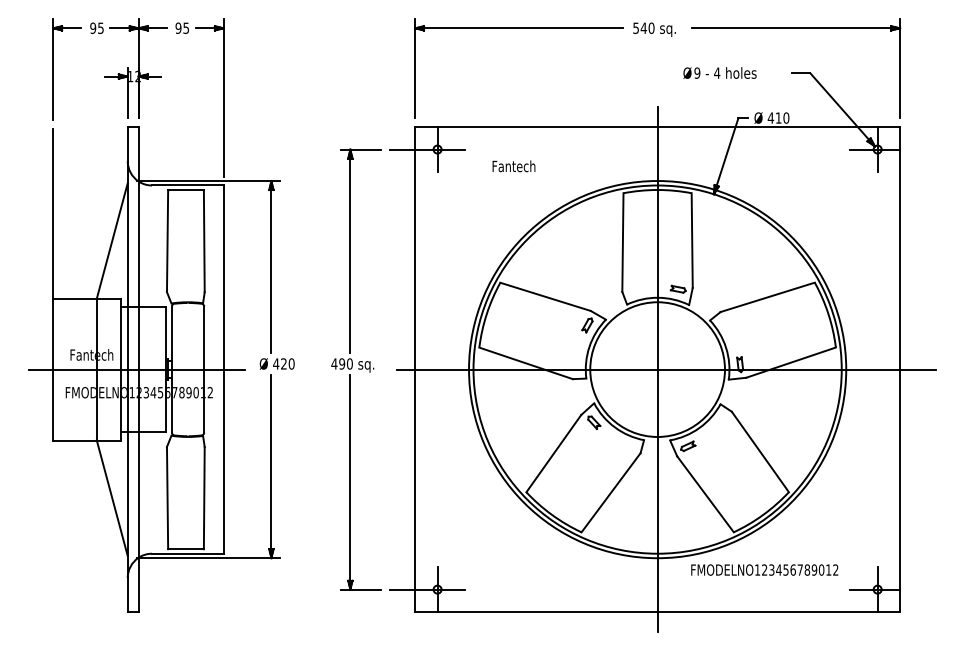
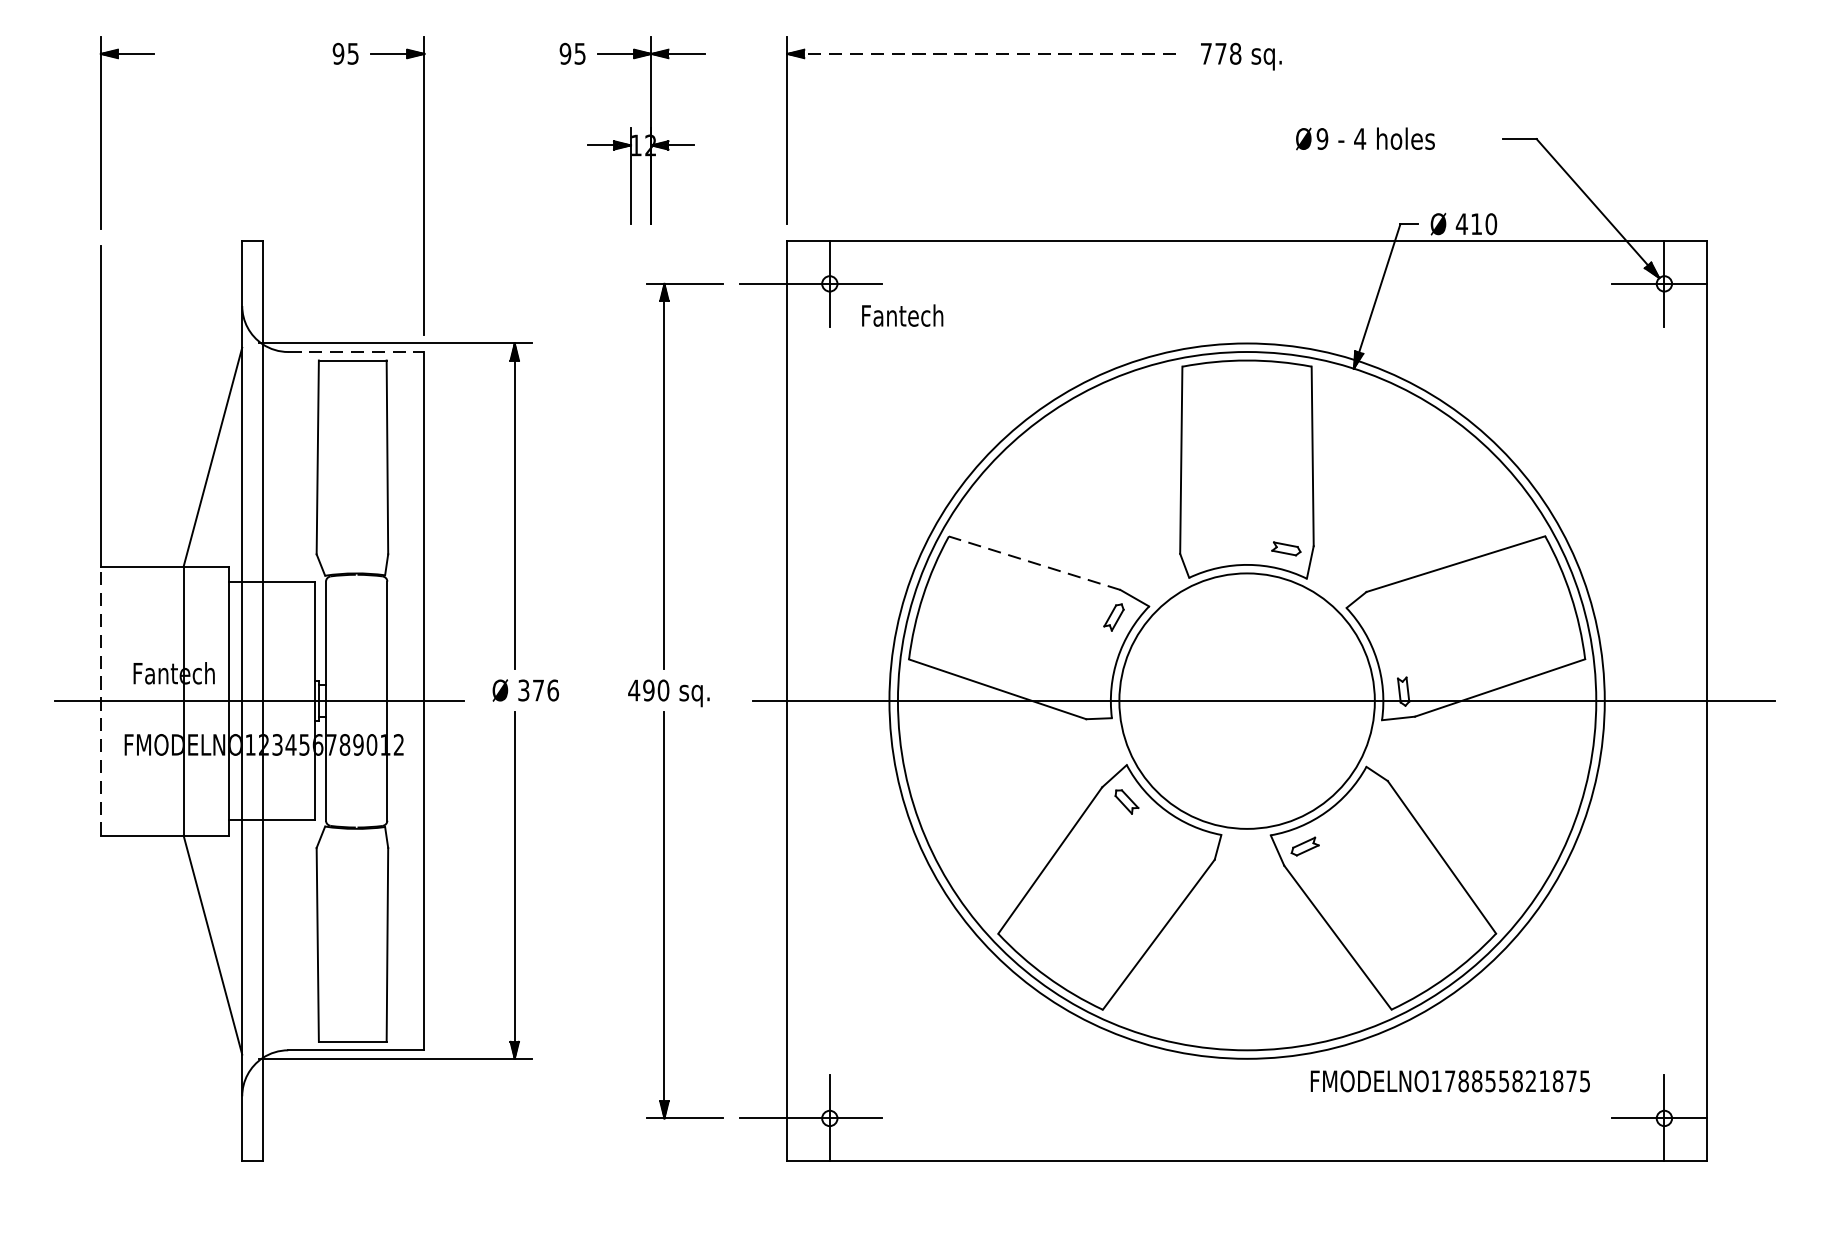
text: (643, 27) -> (1220, 52), 540 -> 778
line: (519, 28) -> (985, 54), solid -> dashed
part: (796, 28) -> (1510, 54), removed
part: (128, 68) -> (632, 130), moved
text: (513, 166) -> (901, 315), moved
line: (187, 185) -> (355, 352), solid -> dashed
line: (545, 296) -> (1034, 562), solid -> dashed
text: (283, 363) -> (537, 689), 420 -> 376
line: (657, 368) -> (1246, 699), removed
line: (53, 369) -> (101, 700), solid -> dashed
text: (800, 569) -> (1518, 1080), FMODELNO123456789012 -> FMODELNO178855821875

